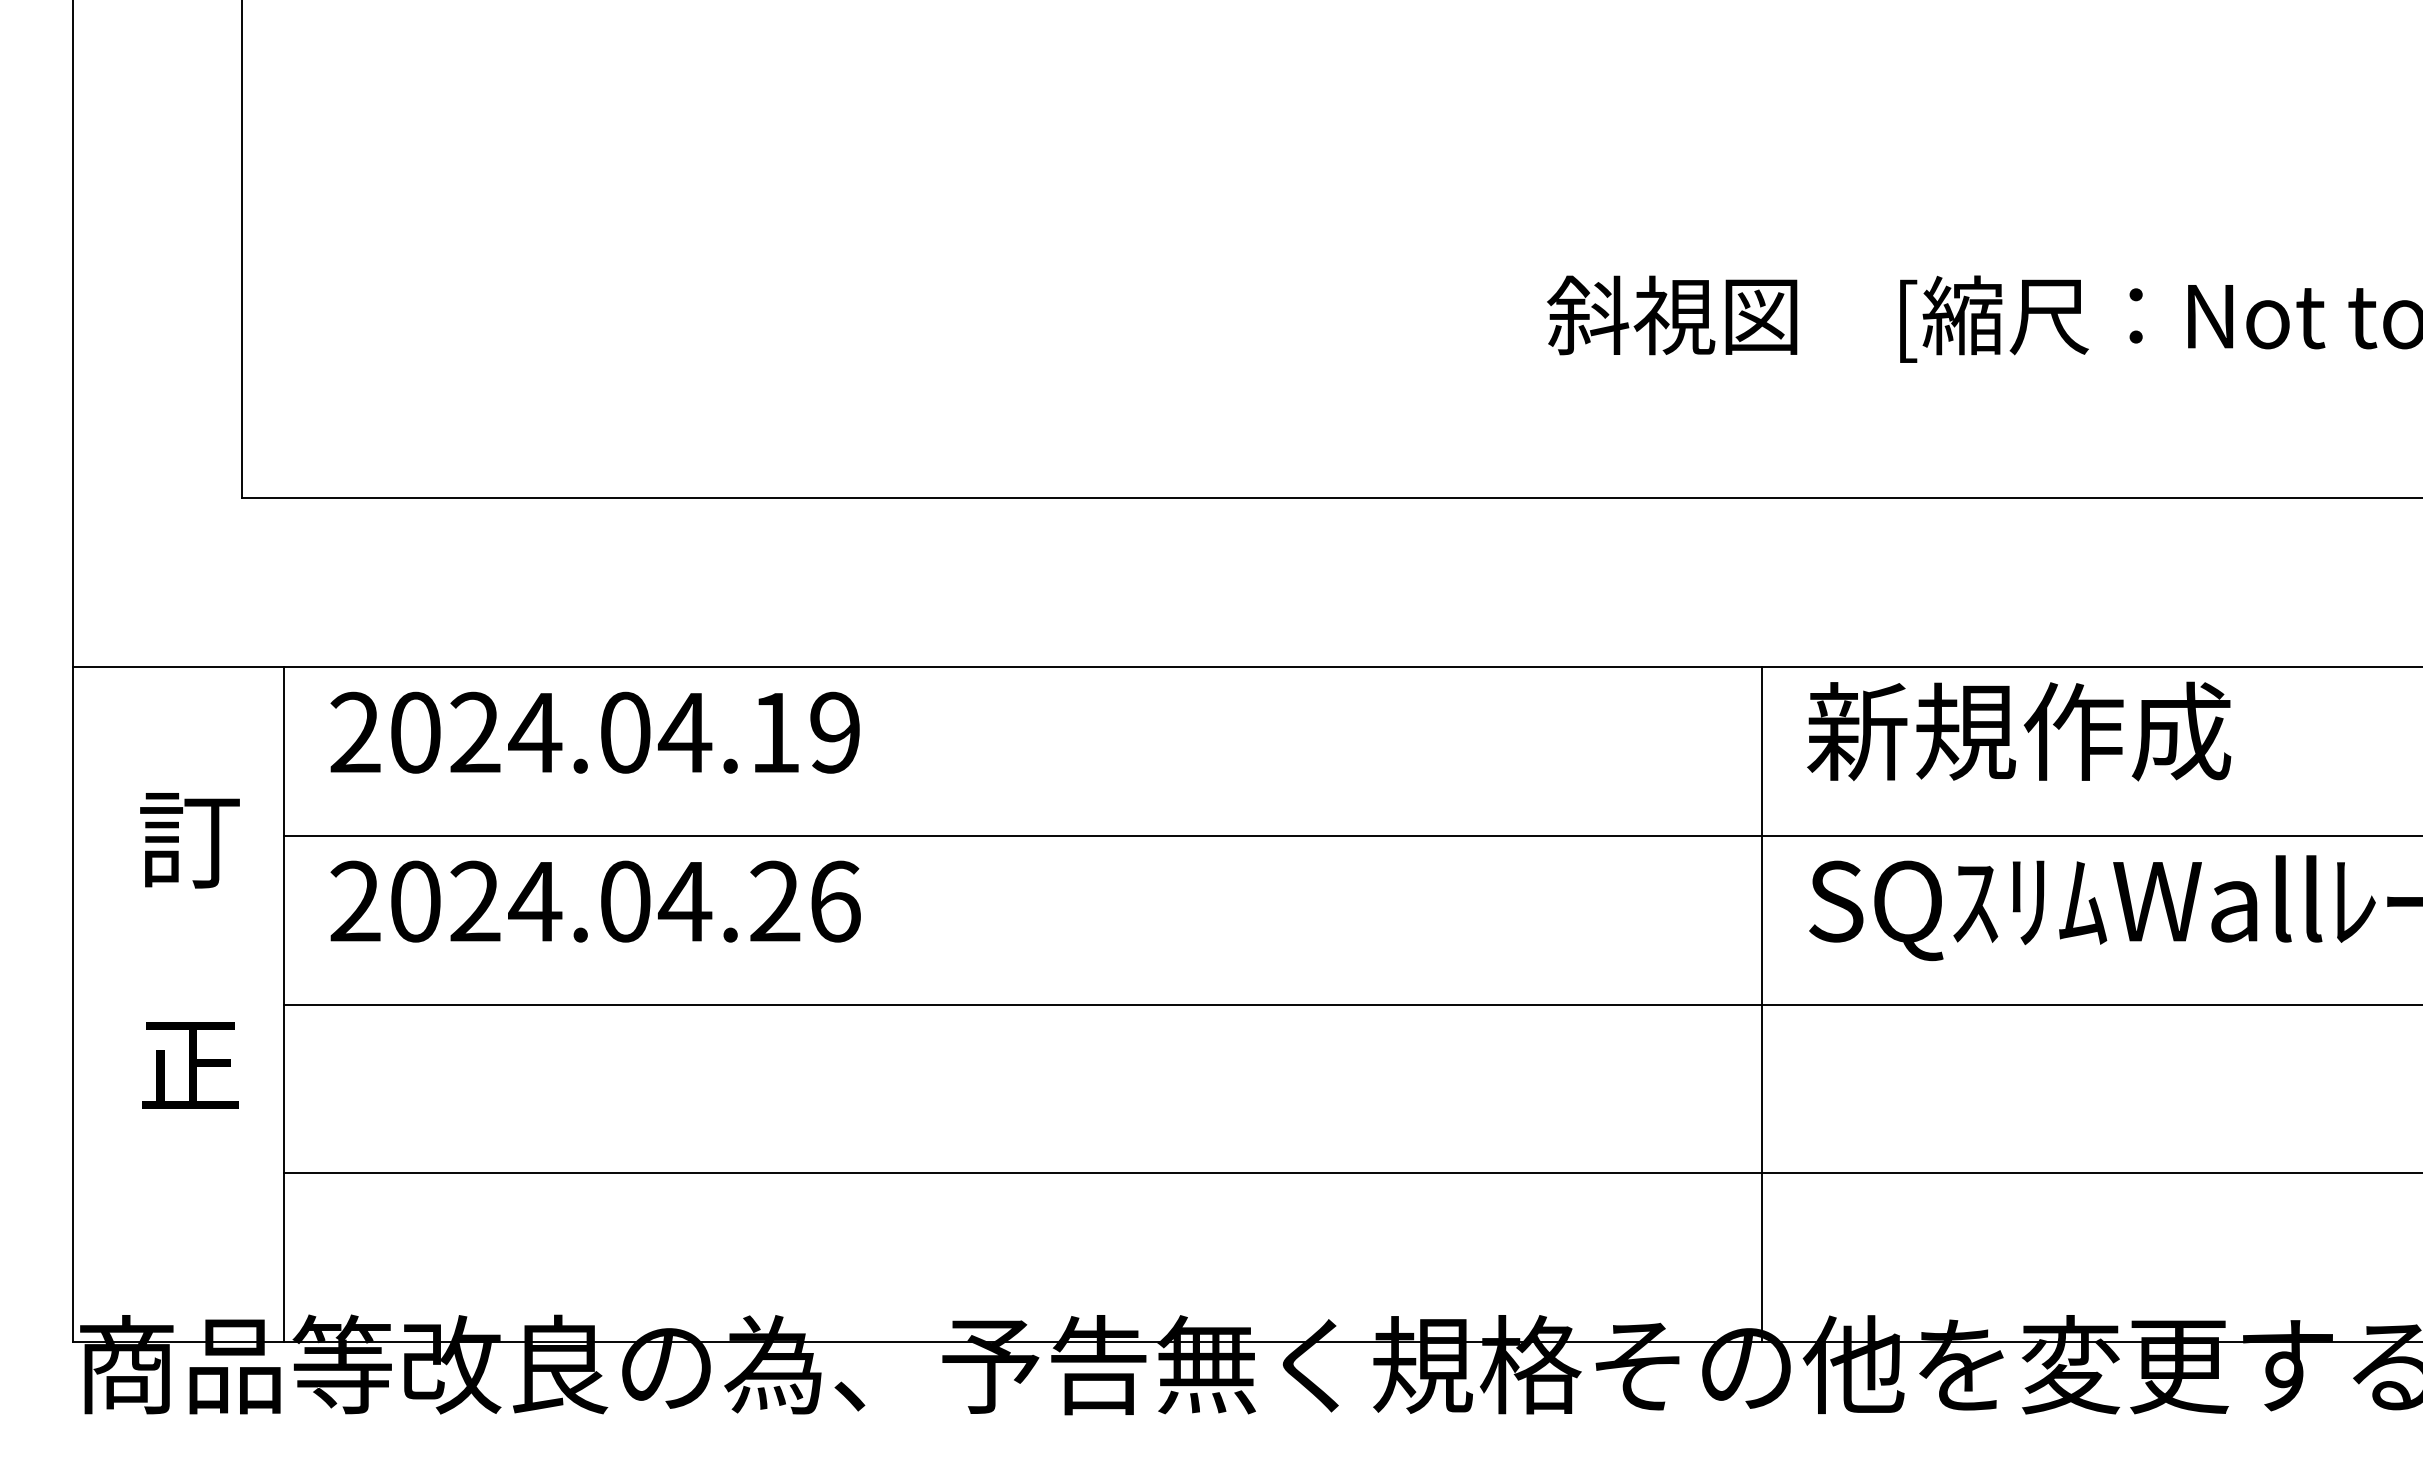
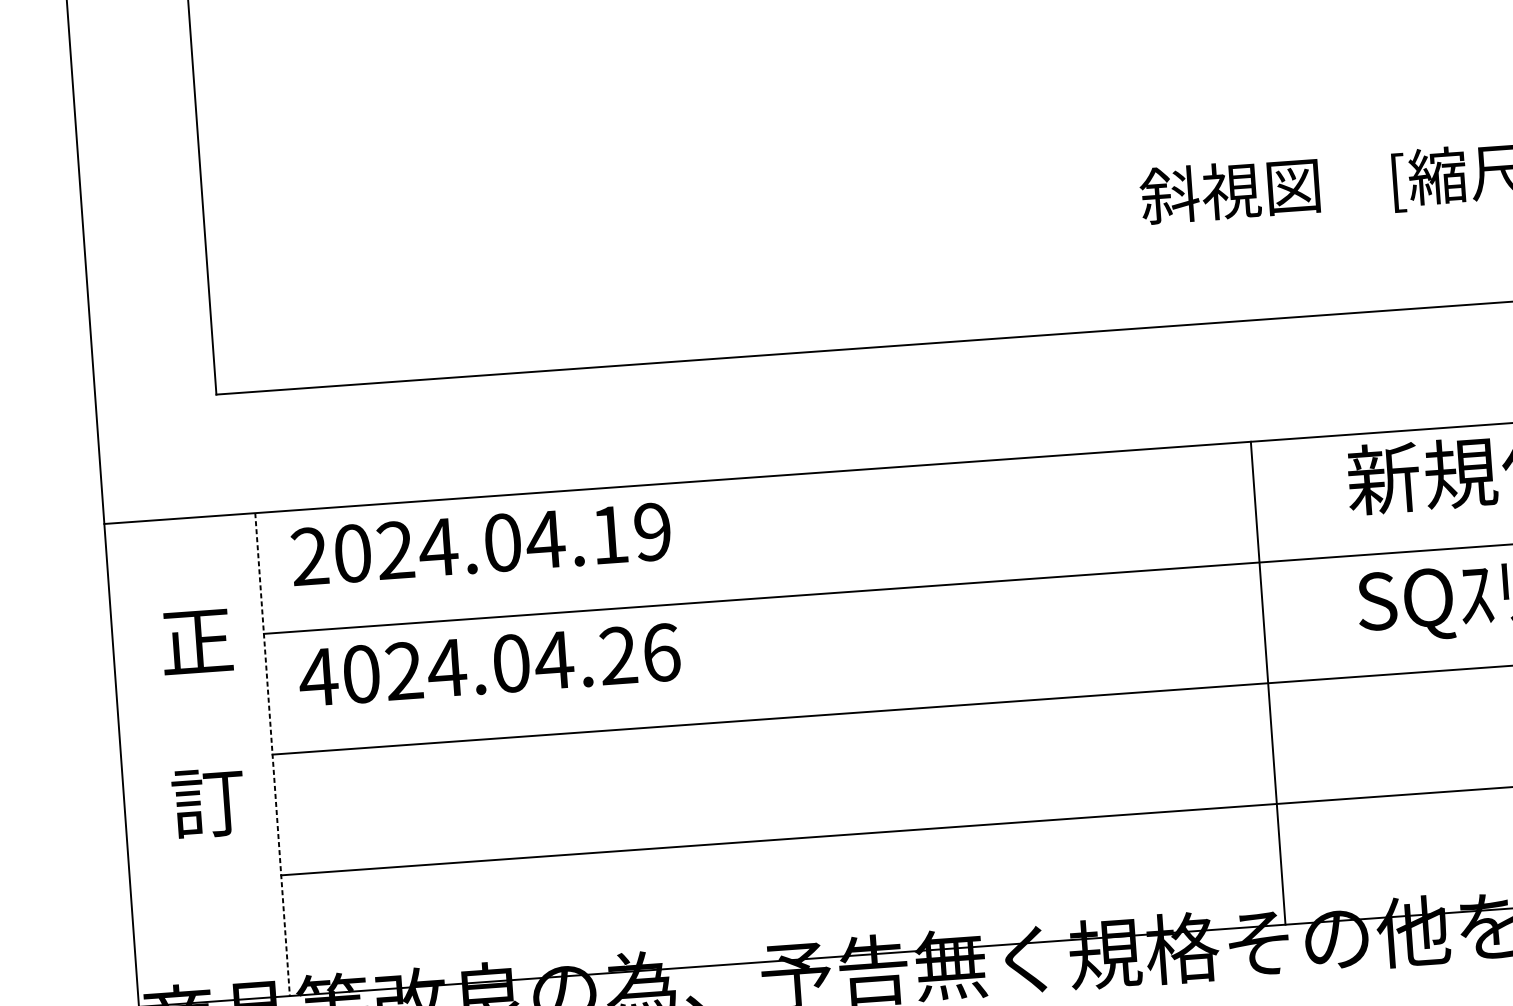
text: (189, 840) -> (196, 642), 訂 -> 正
text: (355, 900) -> (318, 676), 2024.04.26 -> 4024.04.26
line: (283, 1004) -> (272, 754), solid -> dashed
line: (1761, 1004) -> (1268, 683), moved
text: (189, 1065) -> (208, 802), 正 -> 訂

